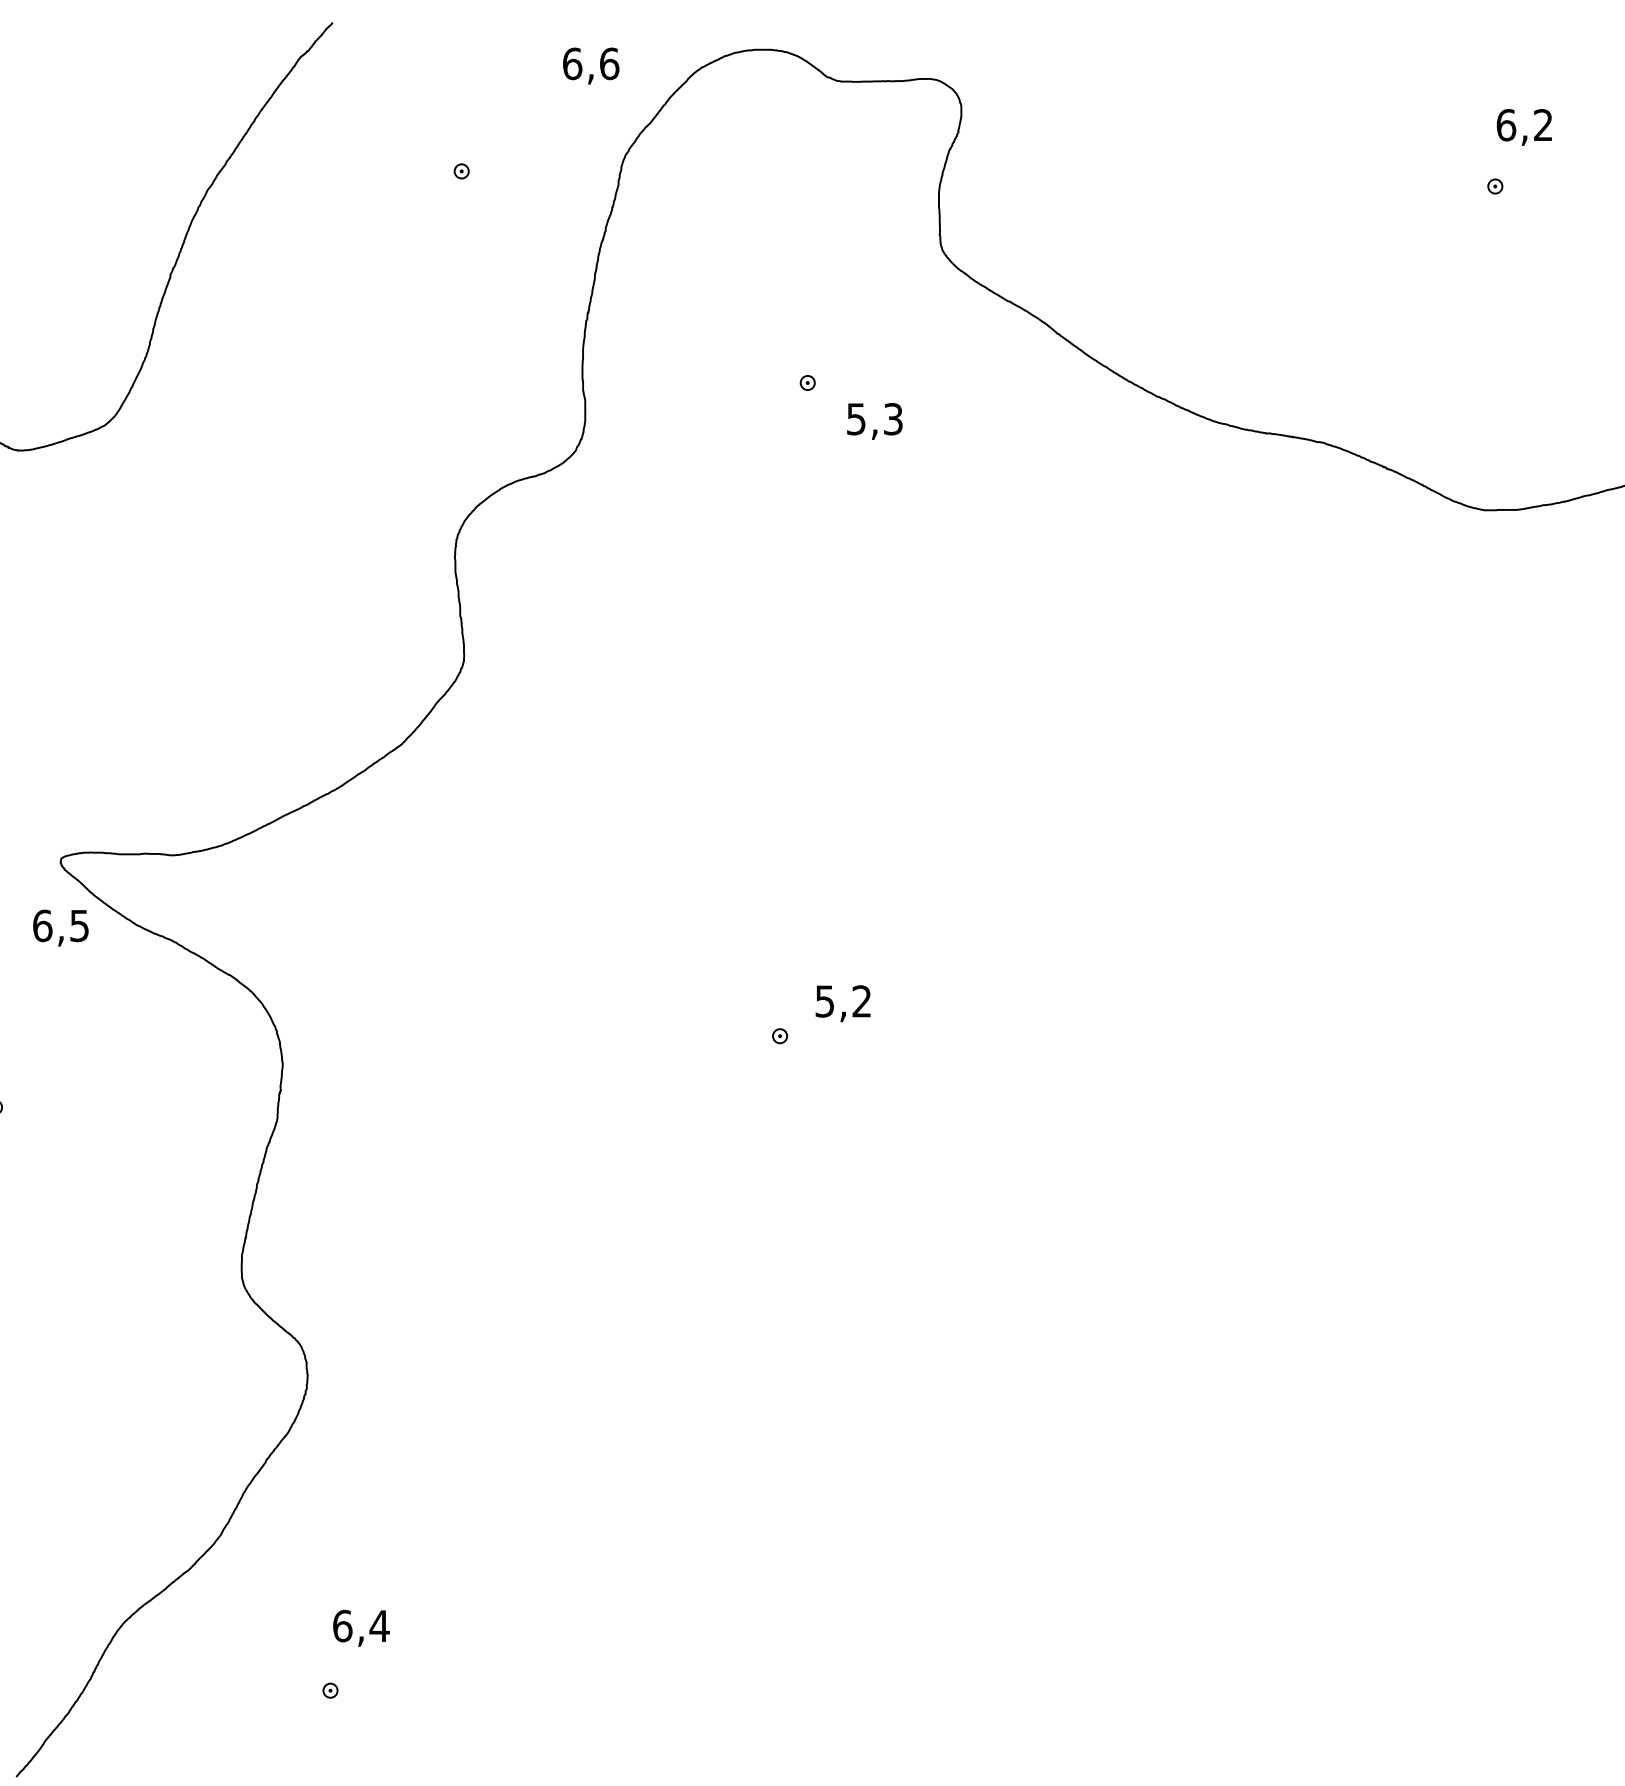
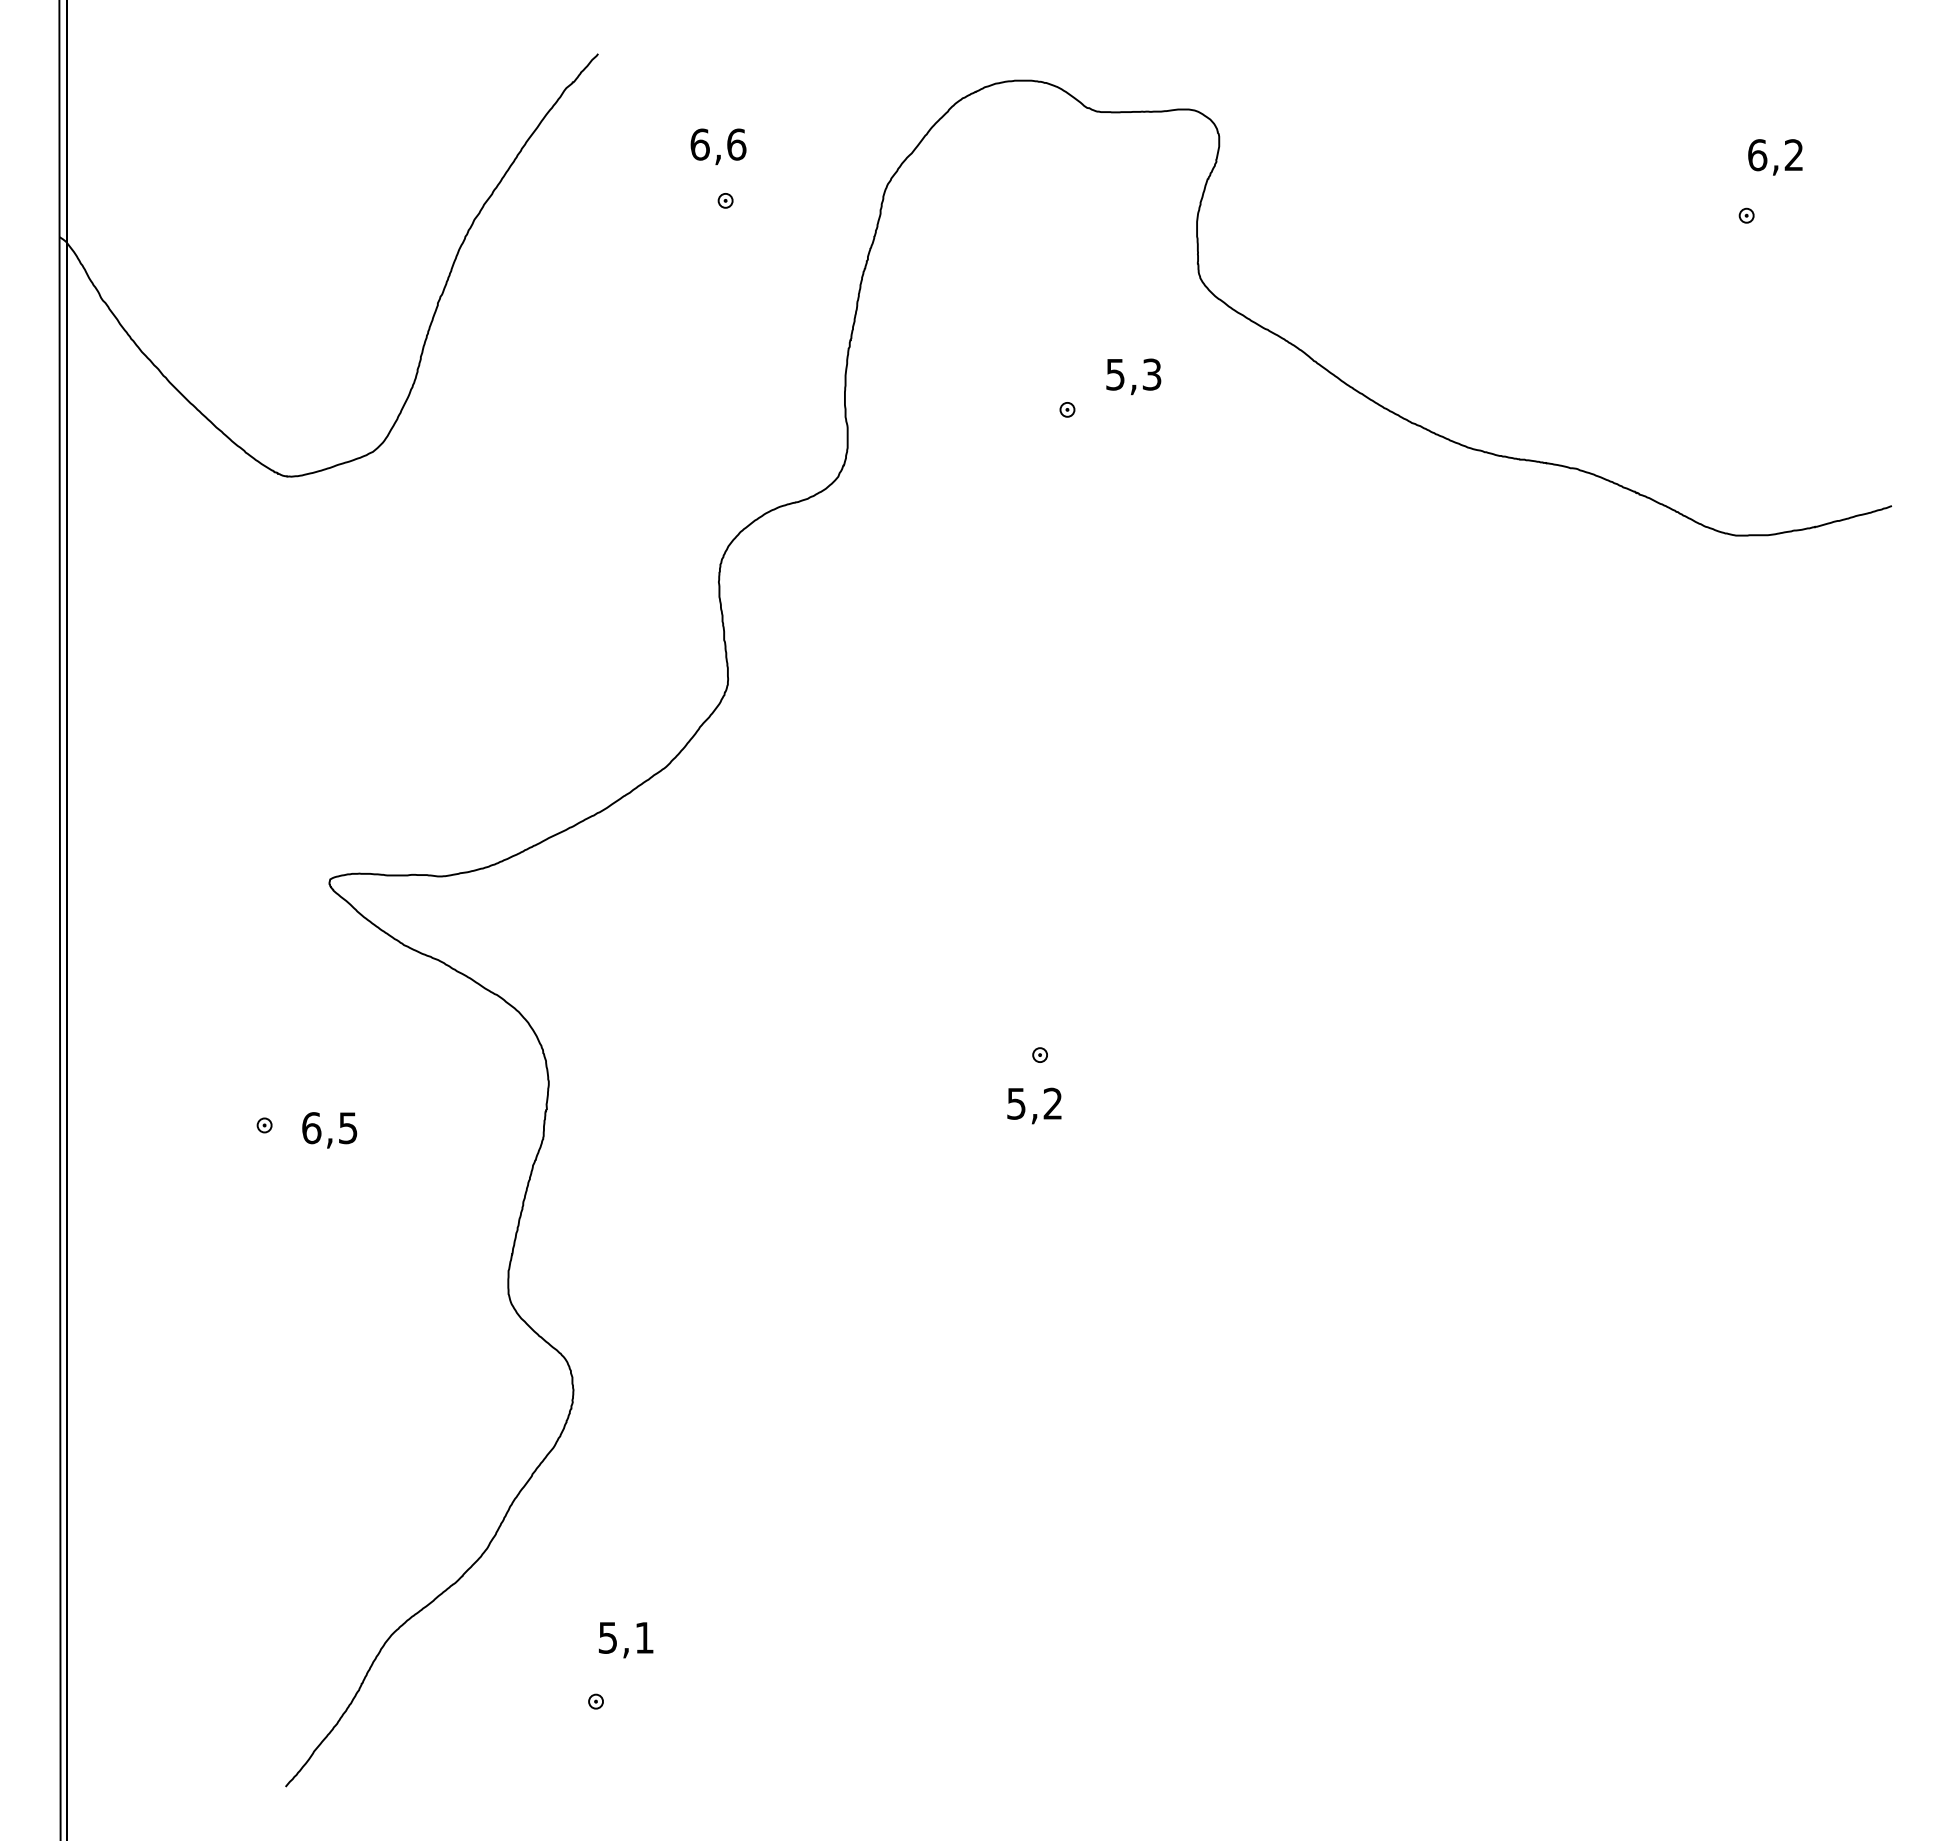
text: (591, 65) -> (718, 146), moved
text: (874, 421) -> (1133, 376), moved
text: (60, 928) -> (329, 1130), moved
text: (843, 1003) -> (1034, 1105), moved
text: (361, 1625) -> (626, 1637), 6,4 -> 5,1

